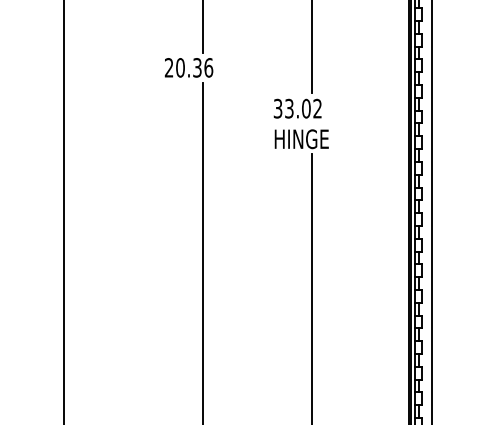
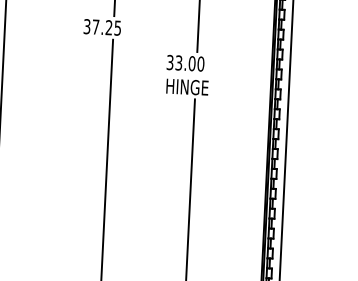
text: (189, 67) -> (102, 27), 20.36 -> 37.25
text: (317, 108) -> (200, 63), 33.02 -> 33.00

